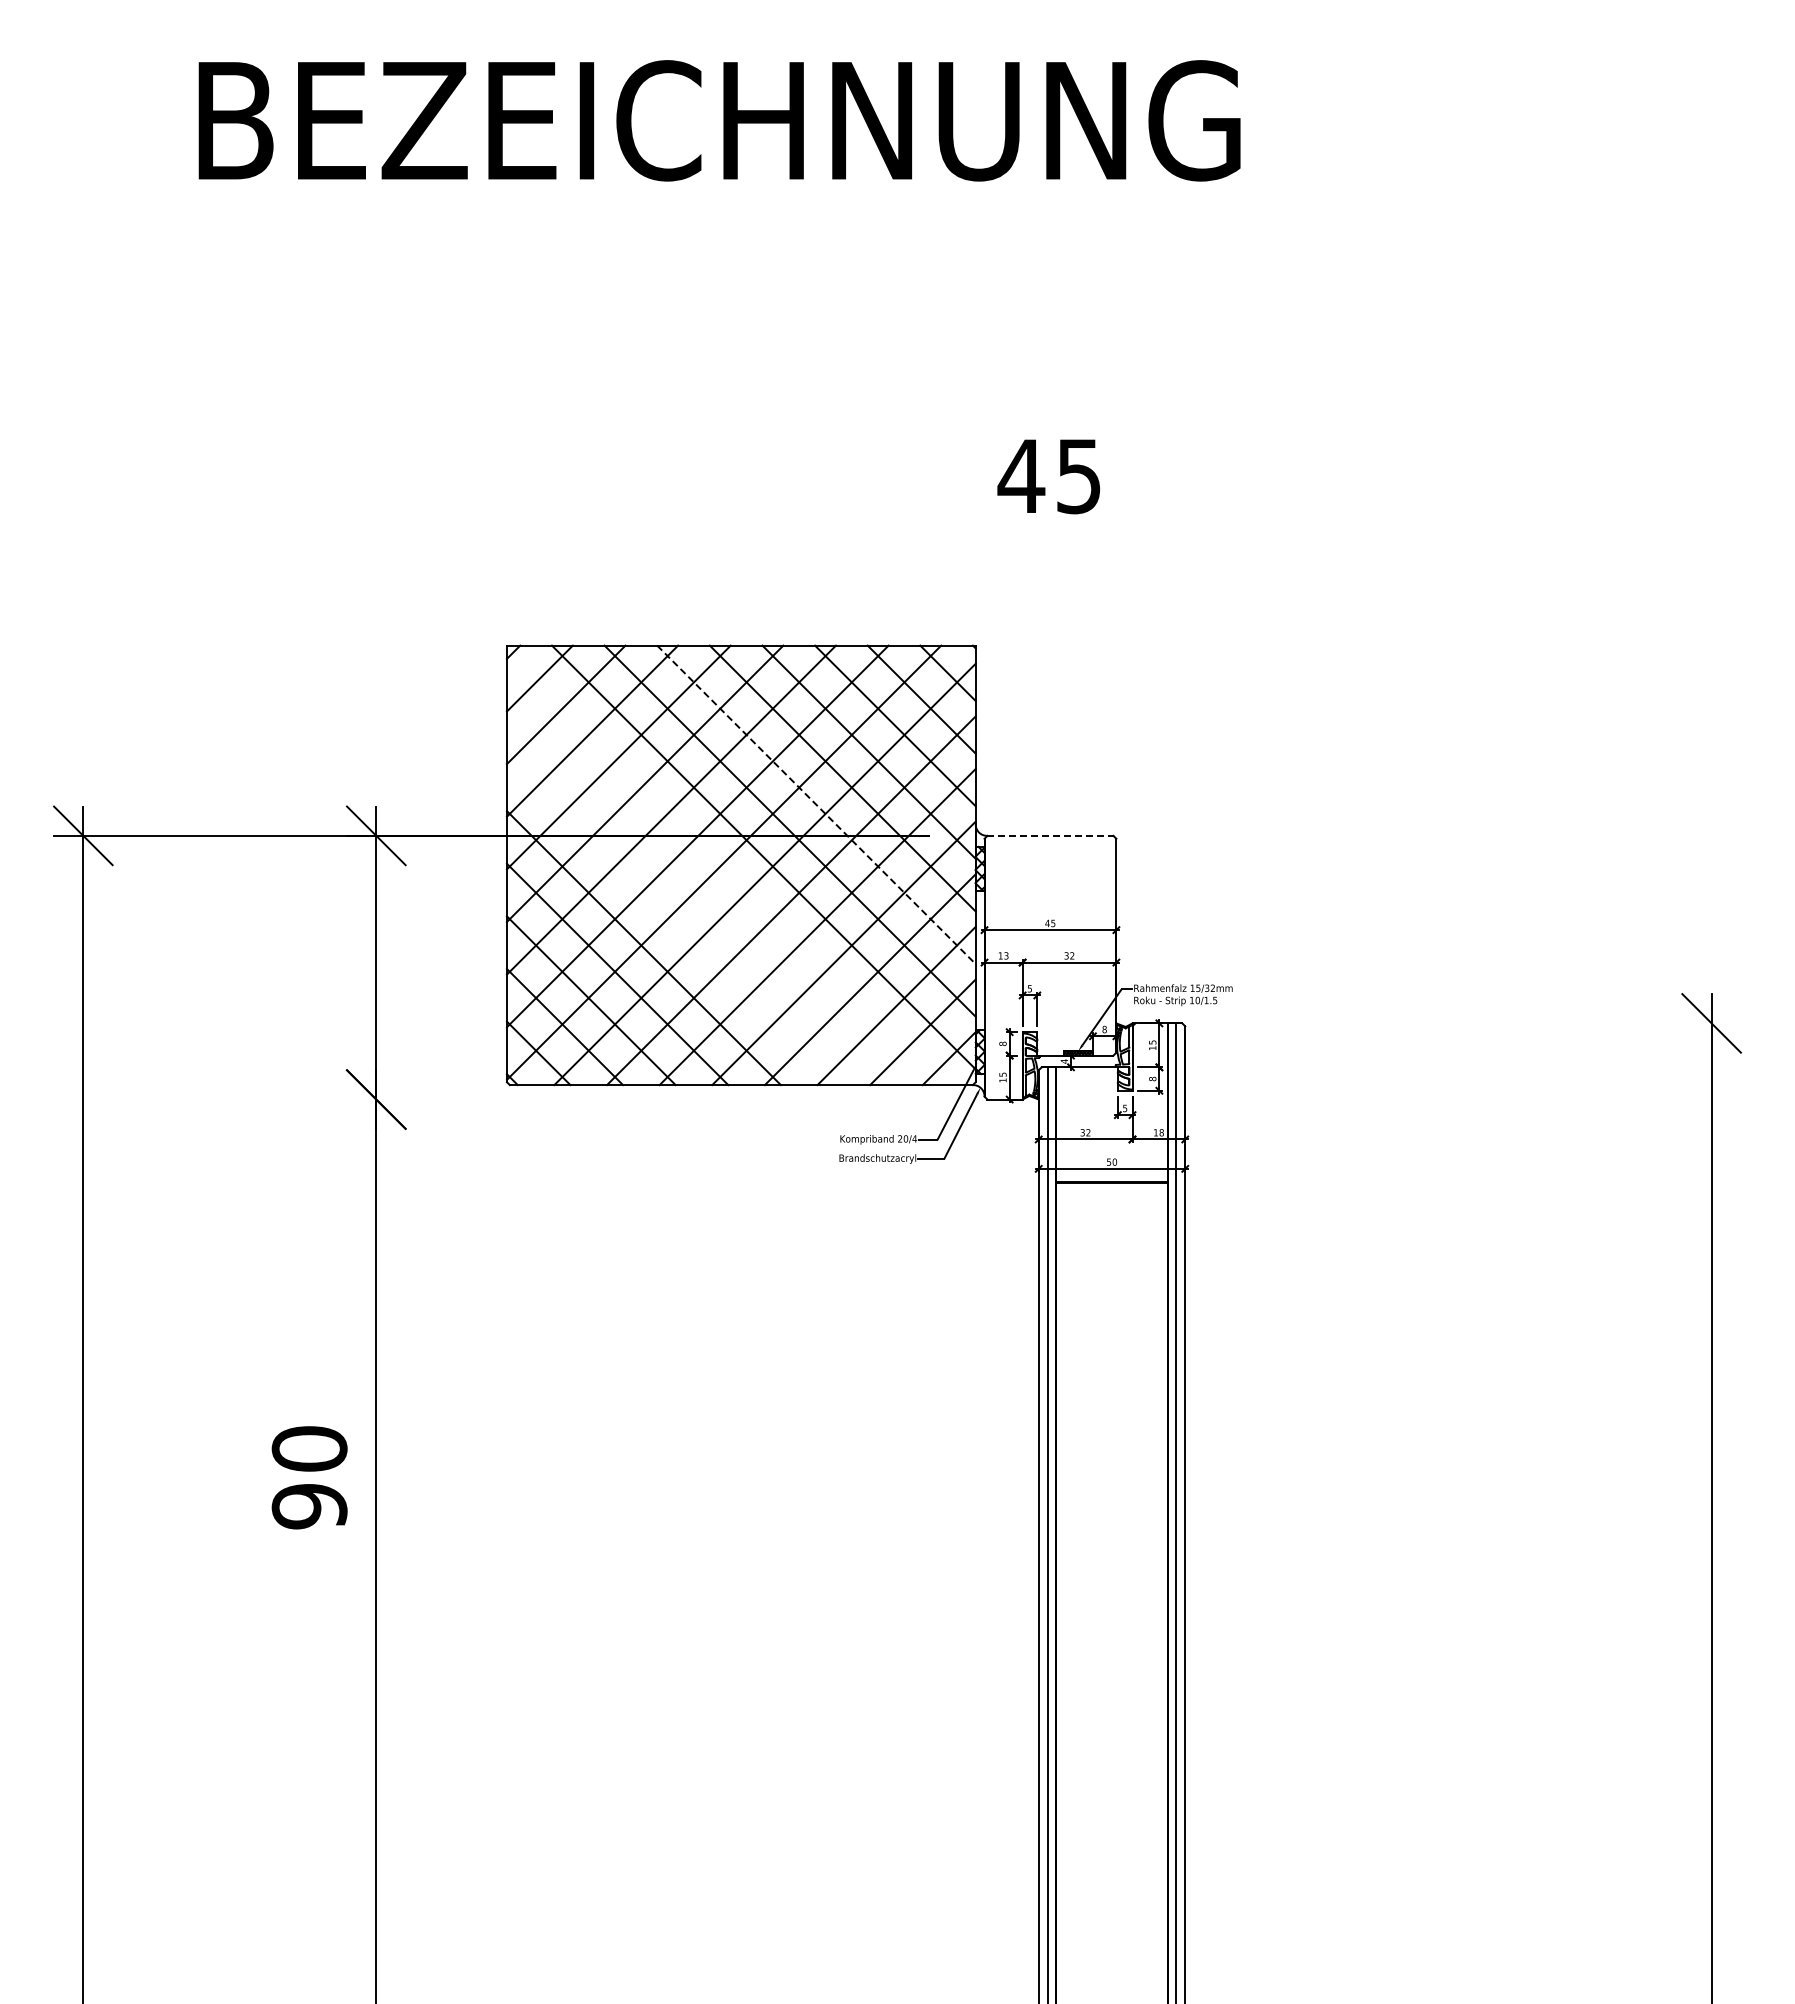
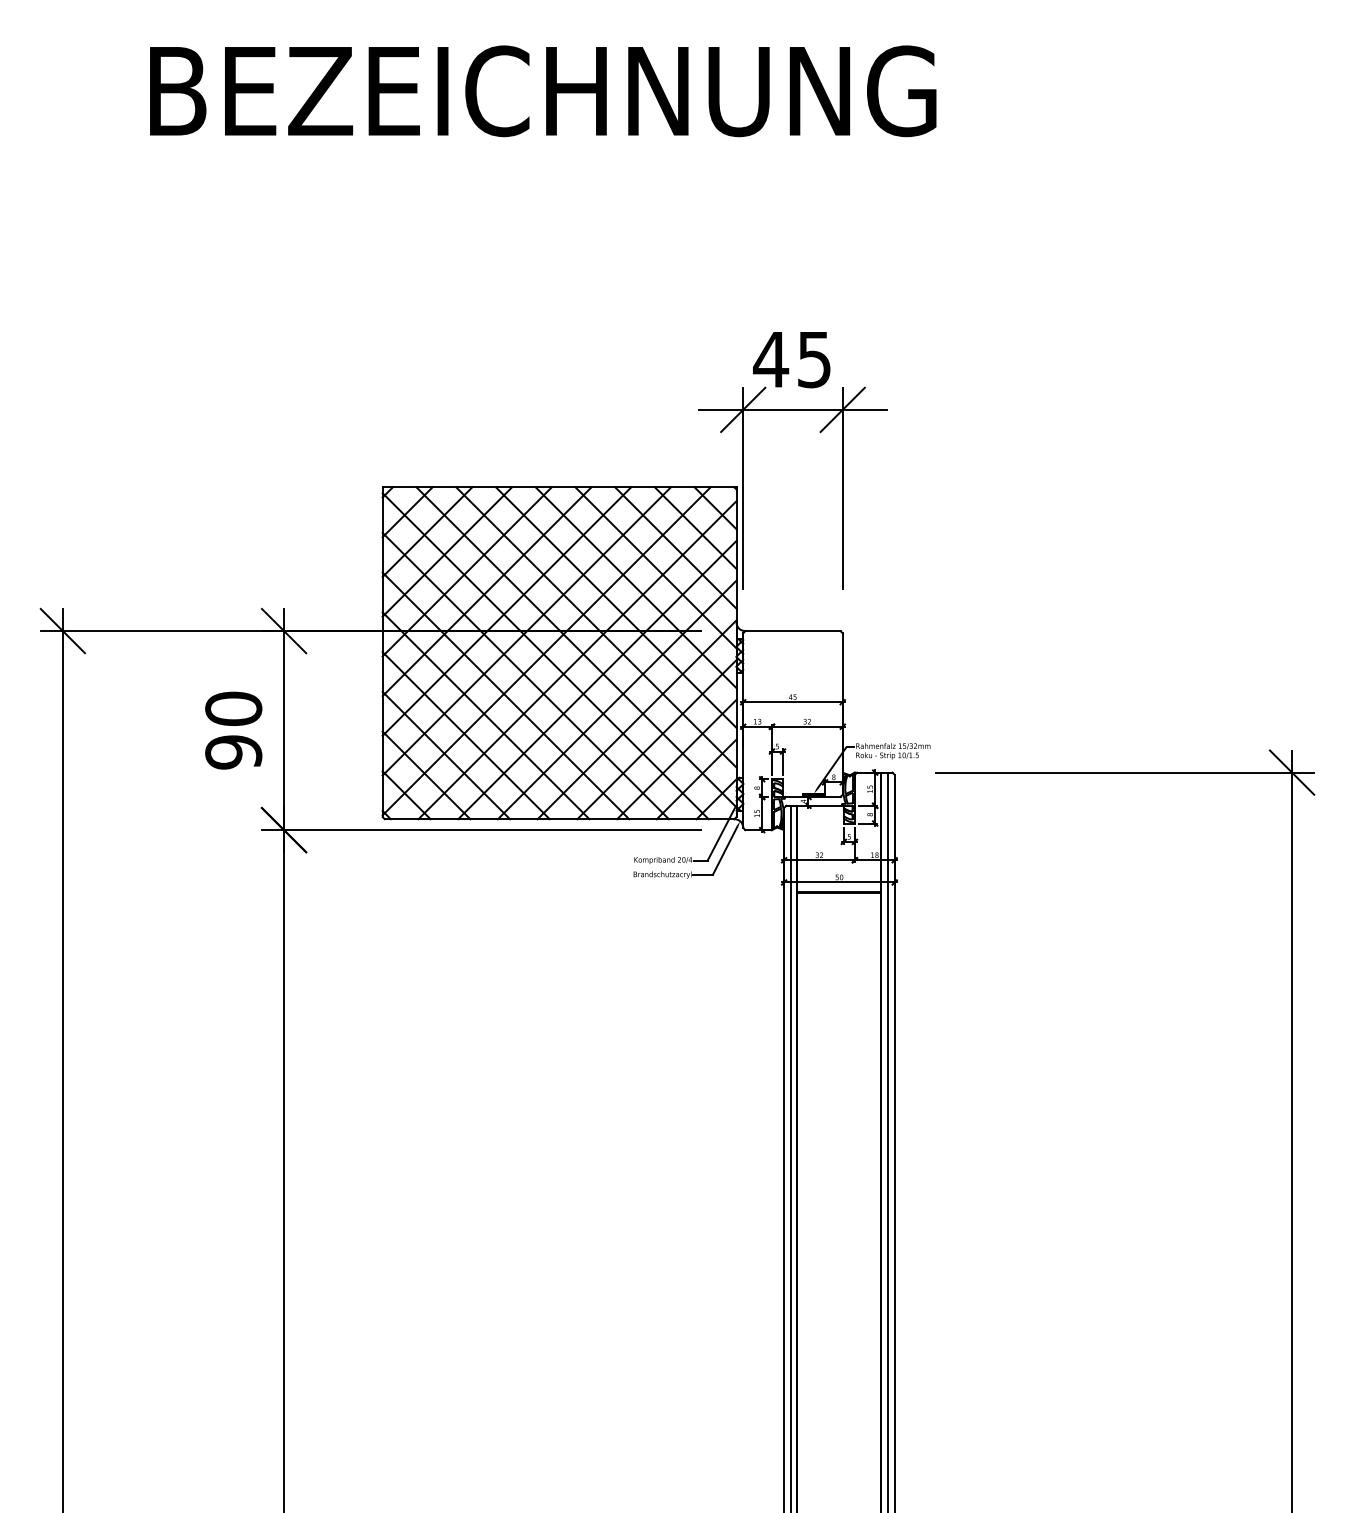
part: (985, 646) -> (743, 488), added
line: (816, 805) -> (616, 608), dashed -> solid
line: (1050, 835) -> (792, 630), dashed -> solid
line: (722, 869) -> (545, 656), added
line: (696, 895) -> (525, 676), added
line: (669, 921) -> (505, 695), added
line: (1489, 1023) -> (1124, 772), added
line: (637, 1099) -> (481, 830), added
text: (309, 1477) -> (233, 730), moved

